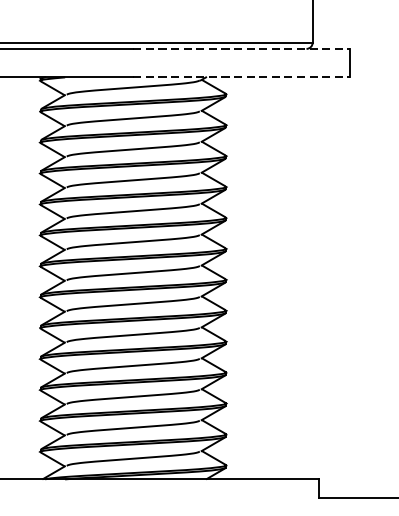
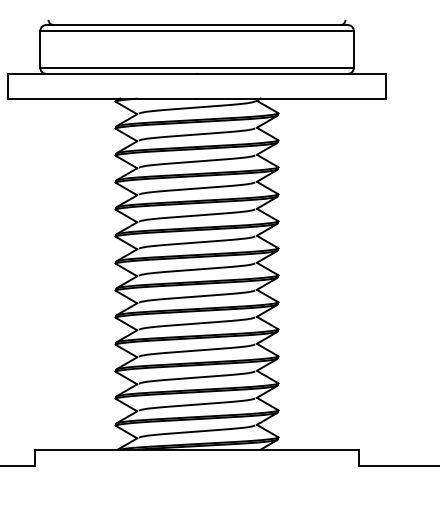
line: (241, 48) -> (291, 73), dashed -> solid
line: (241, 77) -> (291, 98), dashed -> solid

